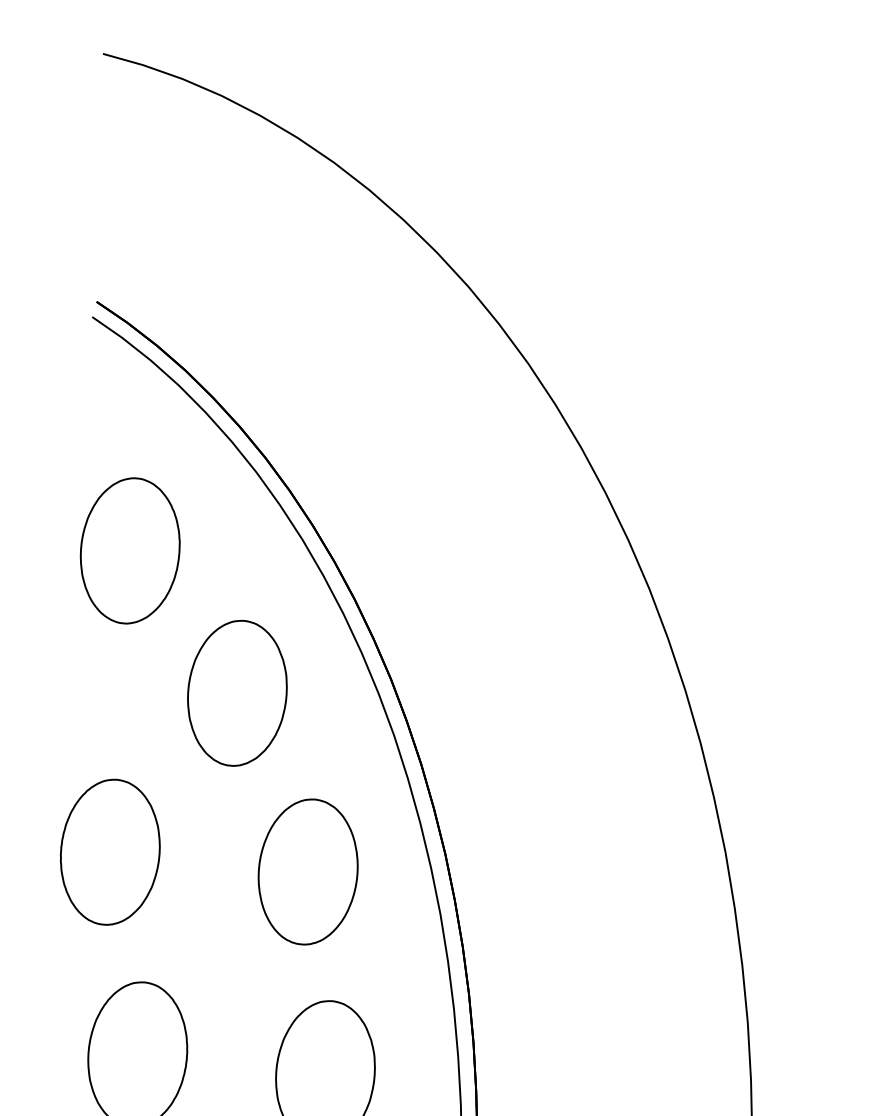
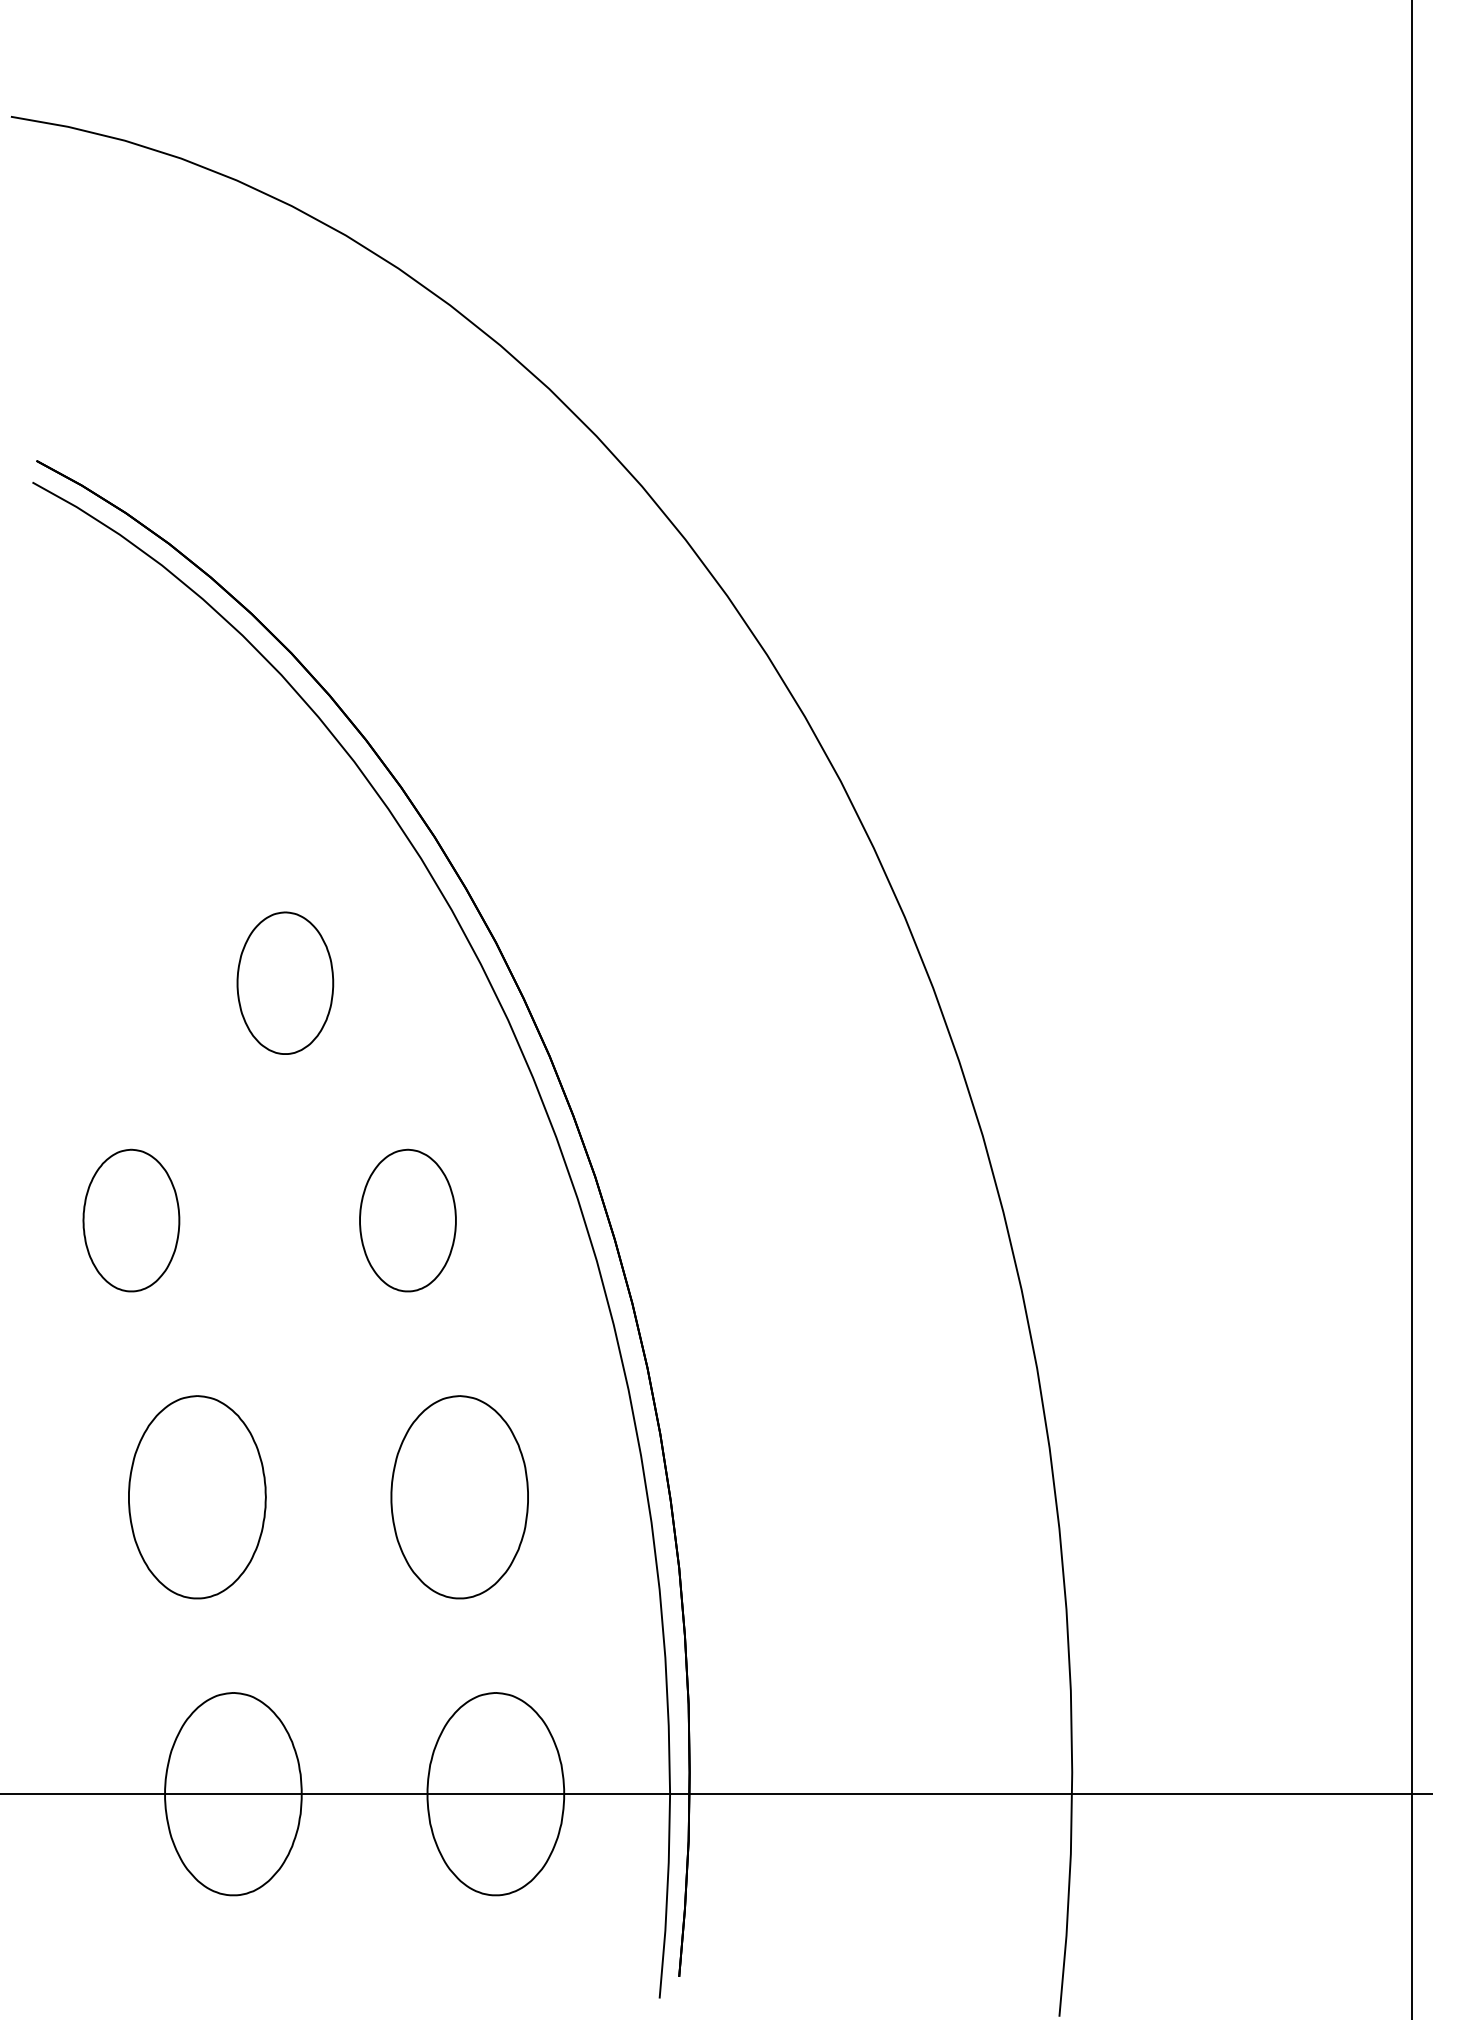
part: (130, 550) -> (117, 800), removed
part: (237, 693) -> (285, 983), size x0.7
part: (110, 852) -> (131, 1220), size x0.7
part: (307, 871) -> (407, 1220), size x0.7

